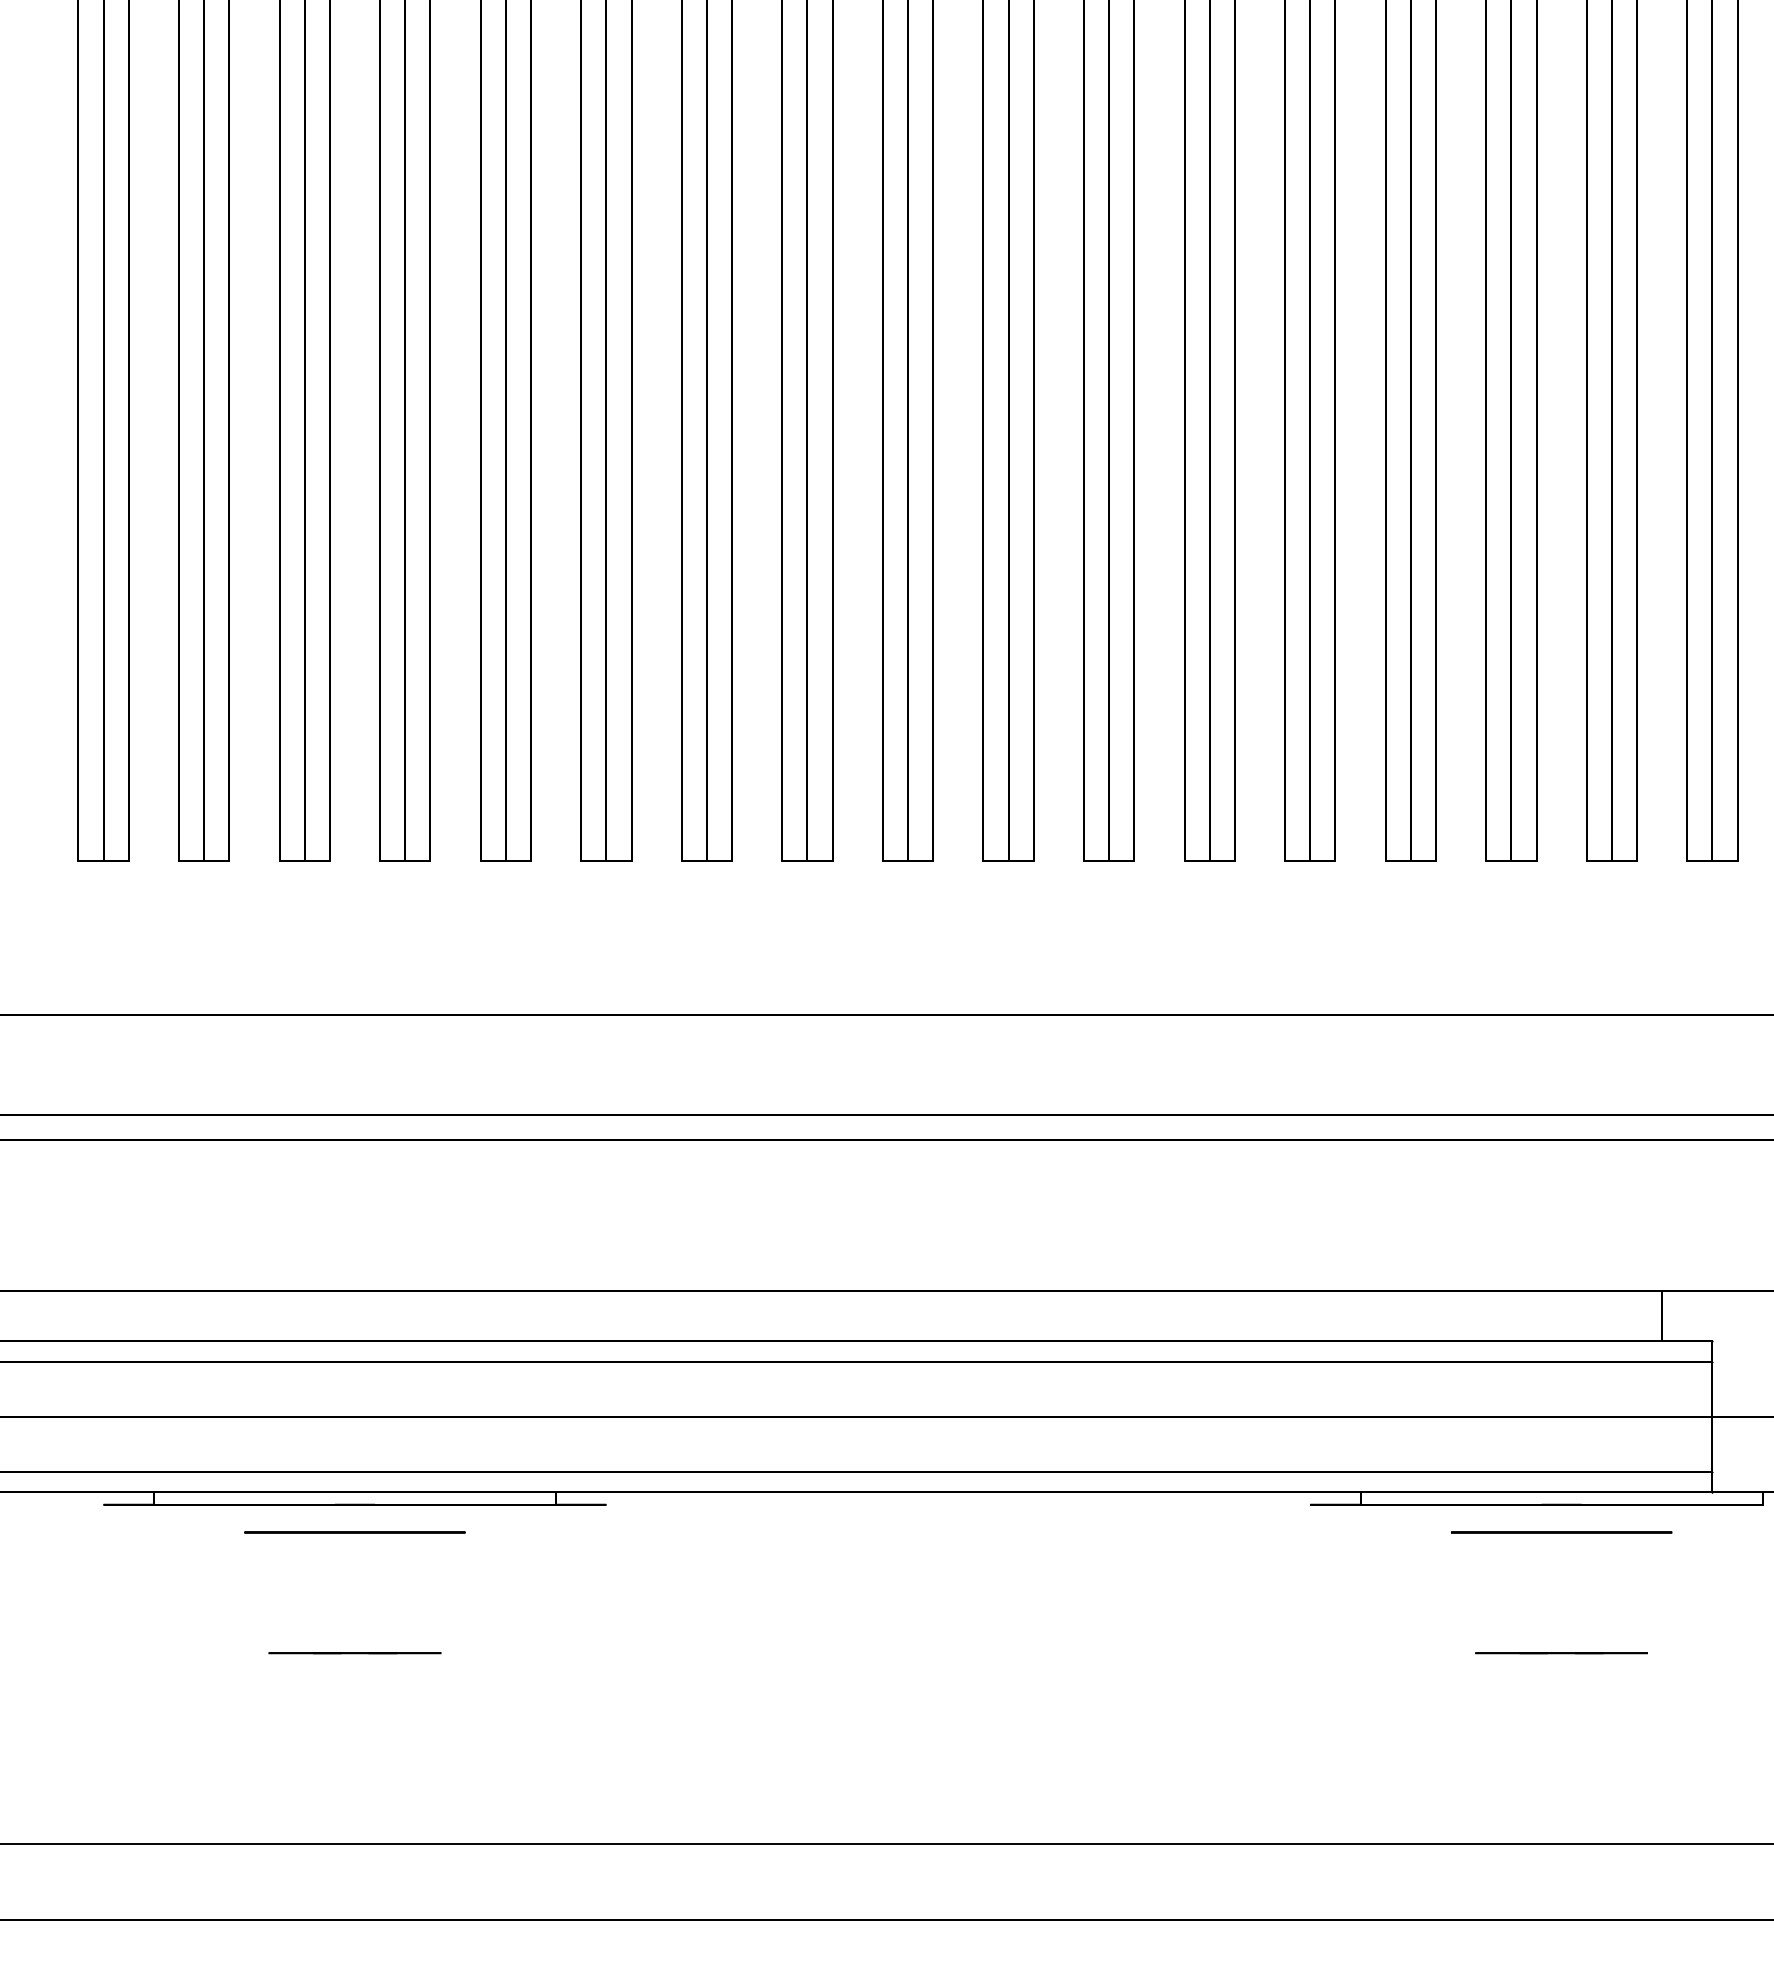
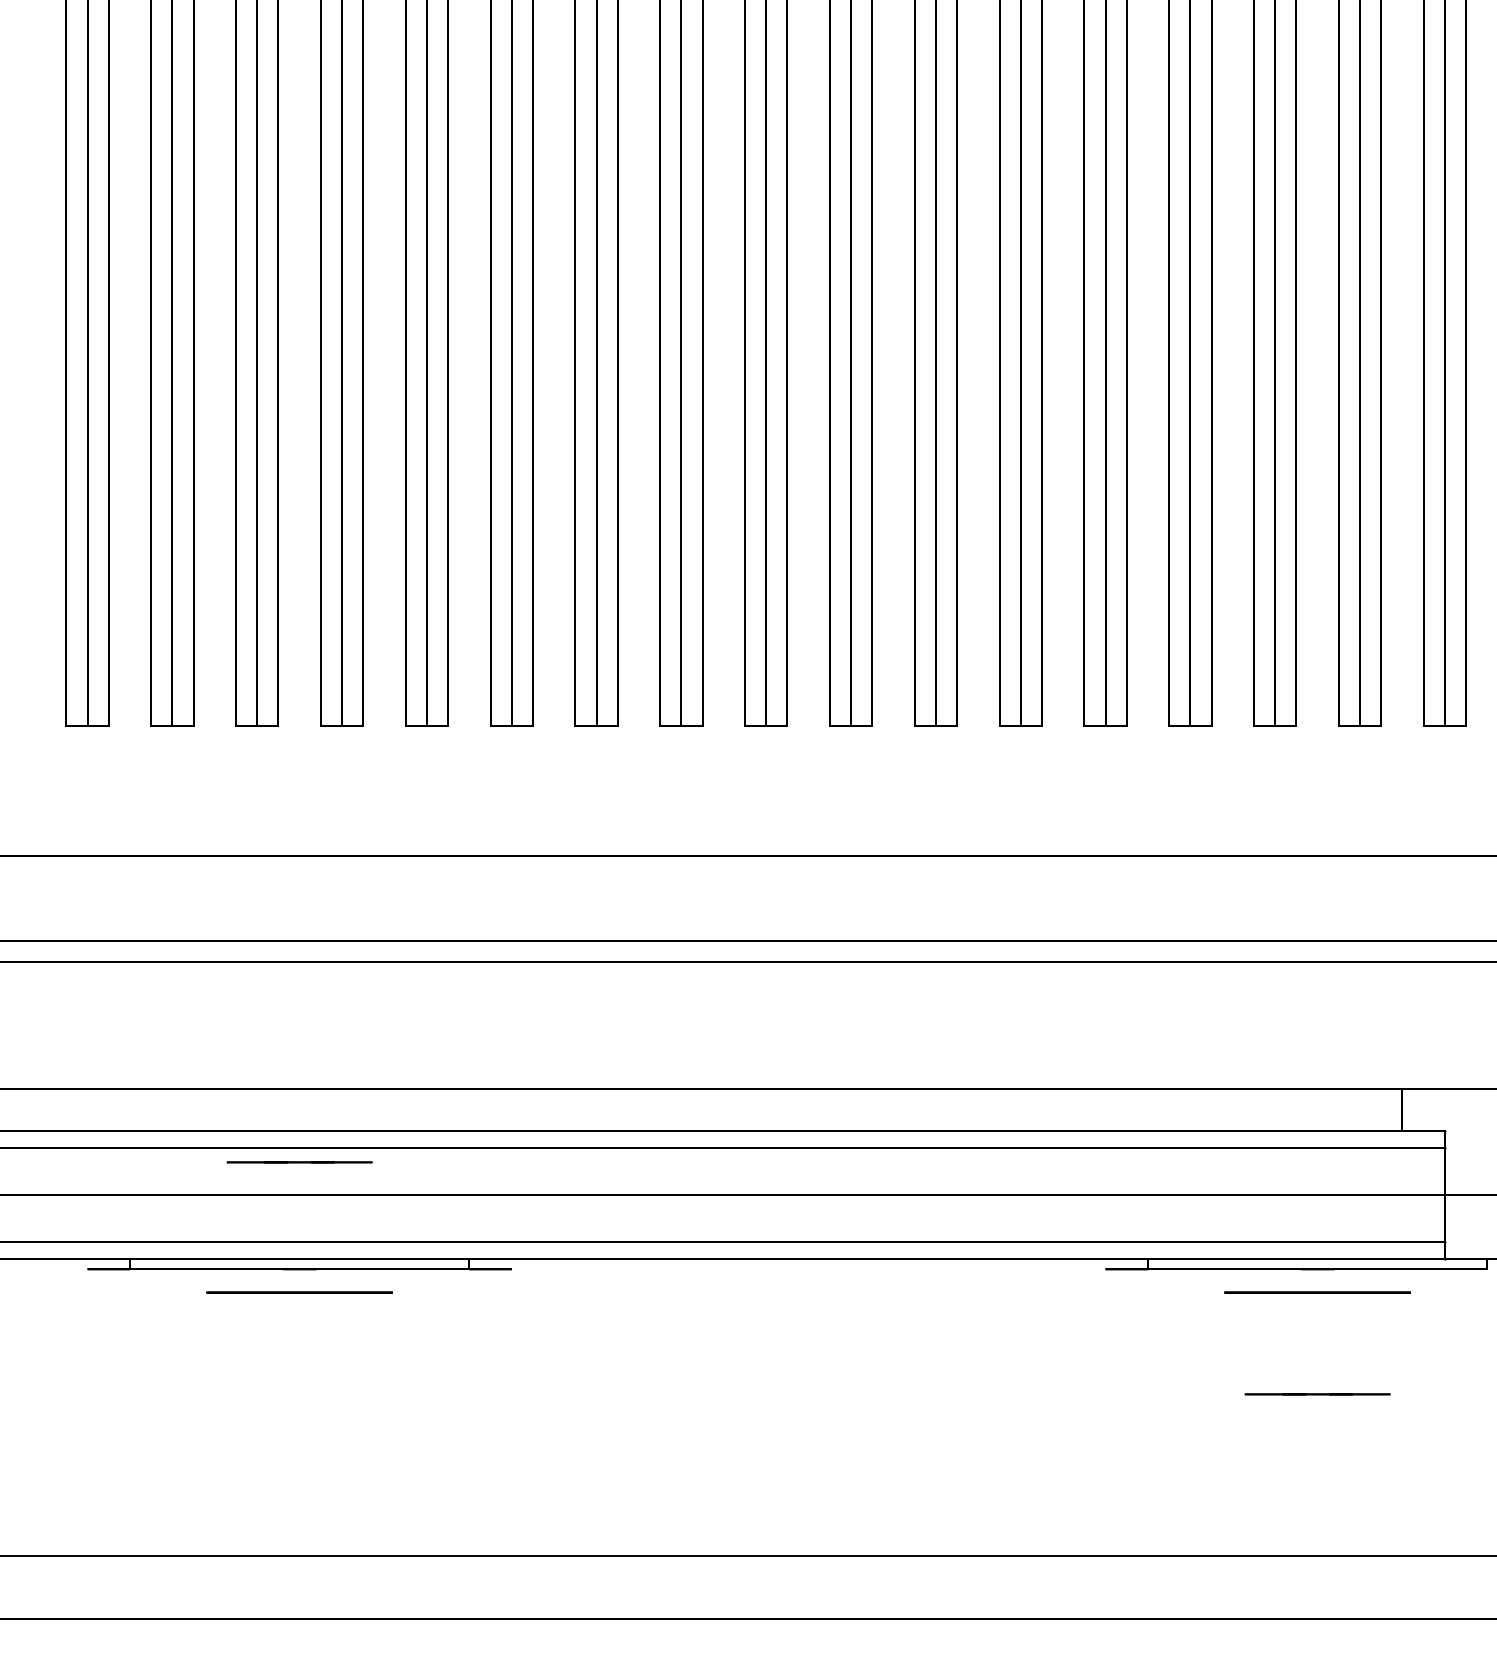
line: (354, 1653) -> (299, 1162), moved

